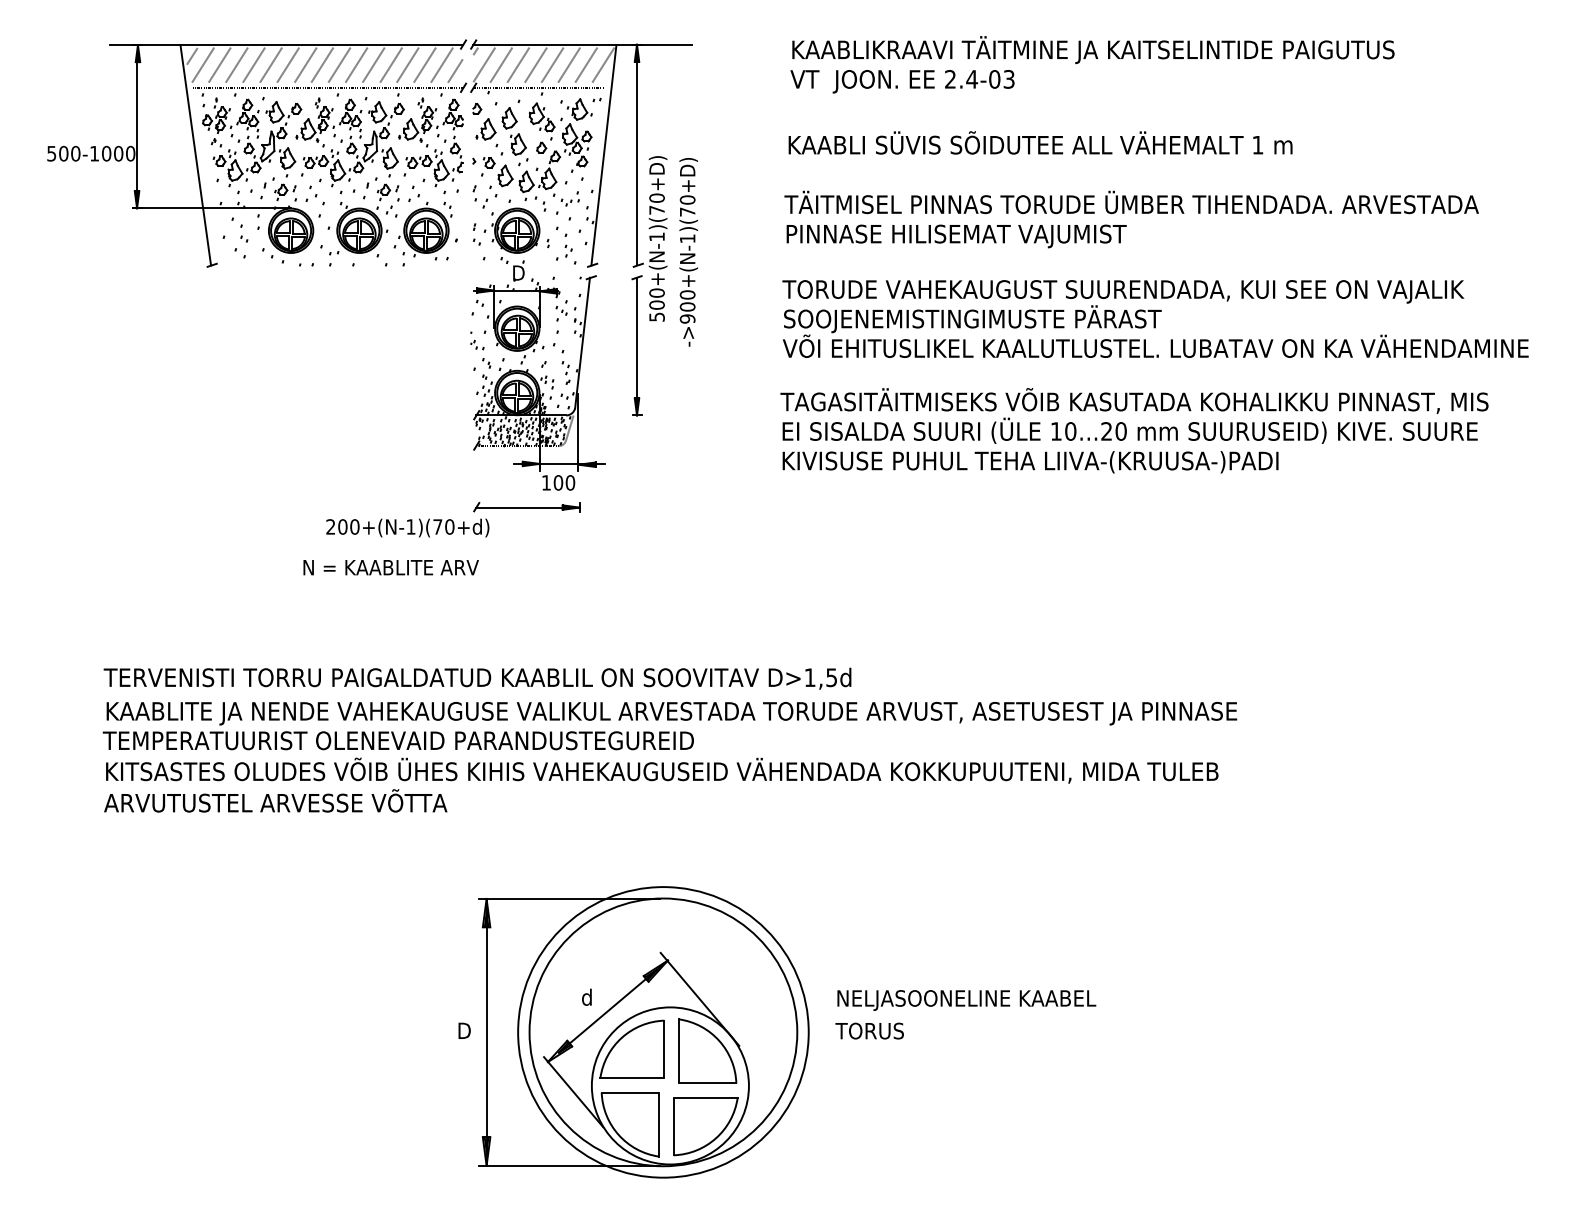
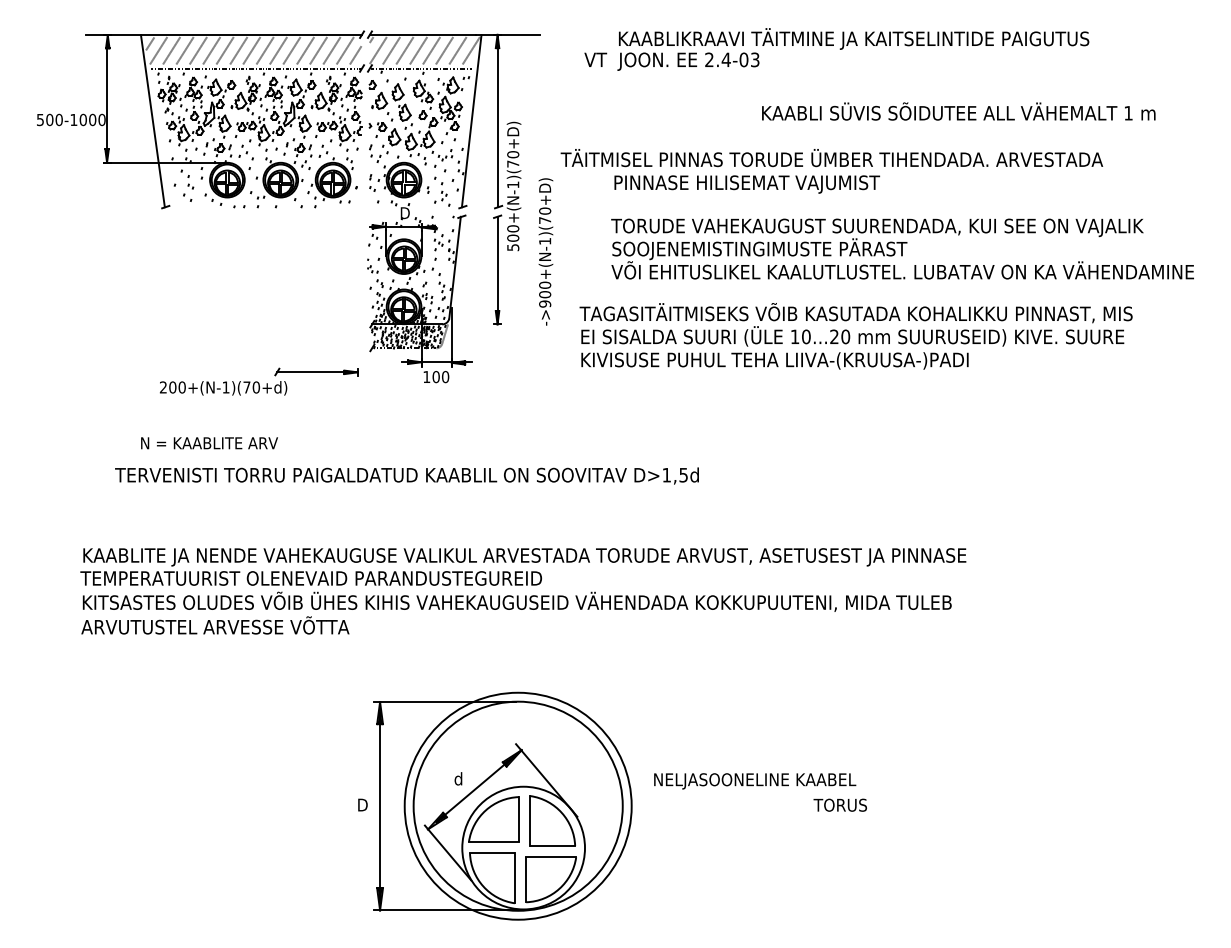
text: (901, 81) -> (671, 61), moved
text: (1040, 142) -> (958, 111), moved
text: (1131, 203) -> (831, 158), moved
text: (688, 251) -> (545, 251), moved
text: (1133, 430) -> (855, 336), moved
part: (453, 519) -> (259, 381), moved
text: (391, 567) -> (209, 443), moved
text: (476, 678) -> (406, 475), moved
text: (868, 1030) -> (839, 804), moved

